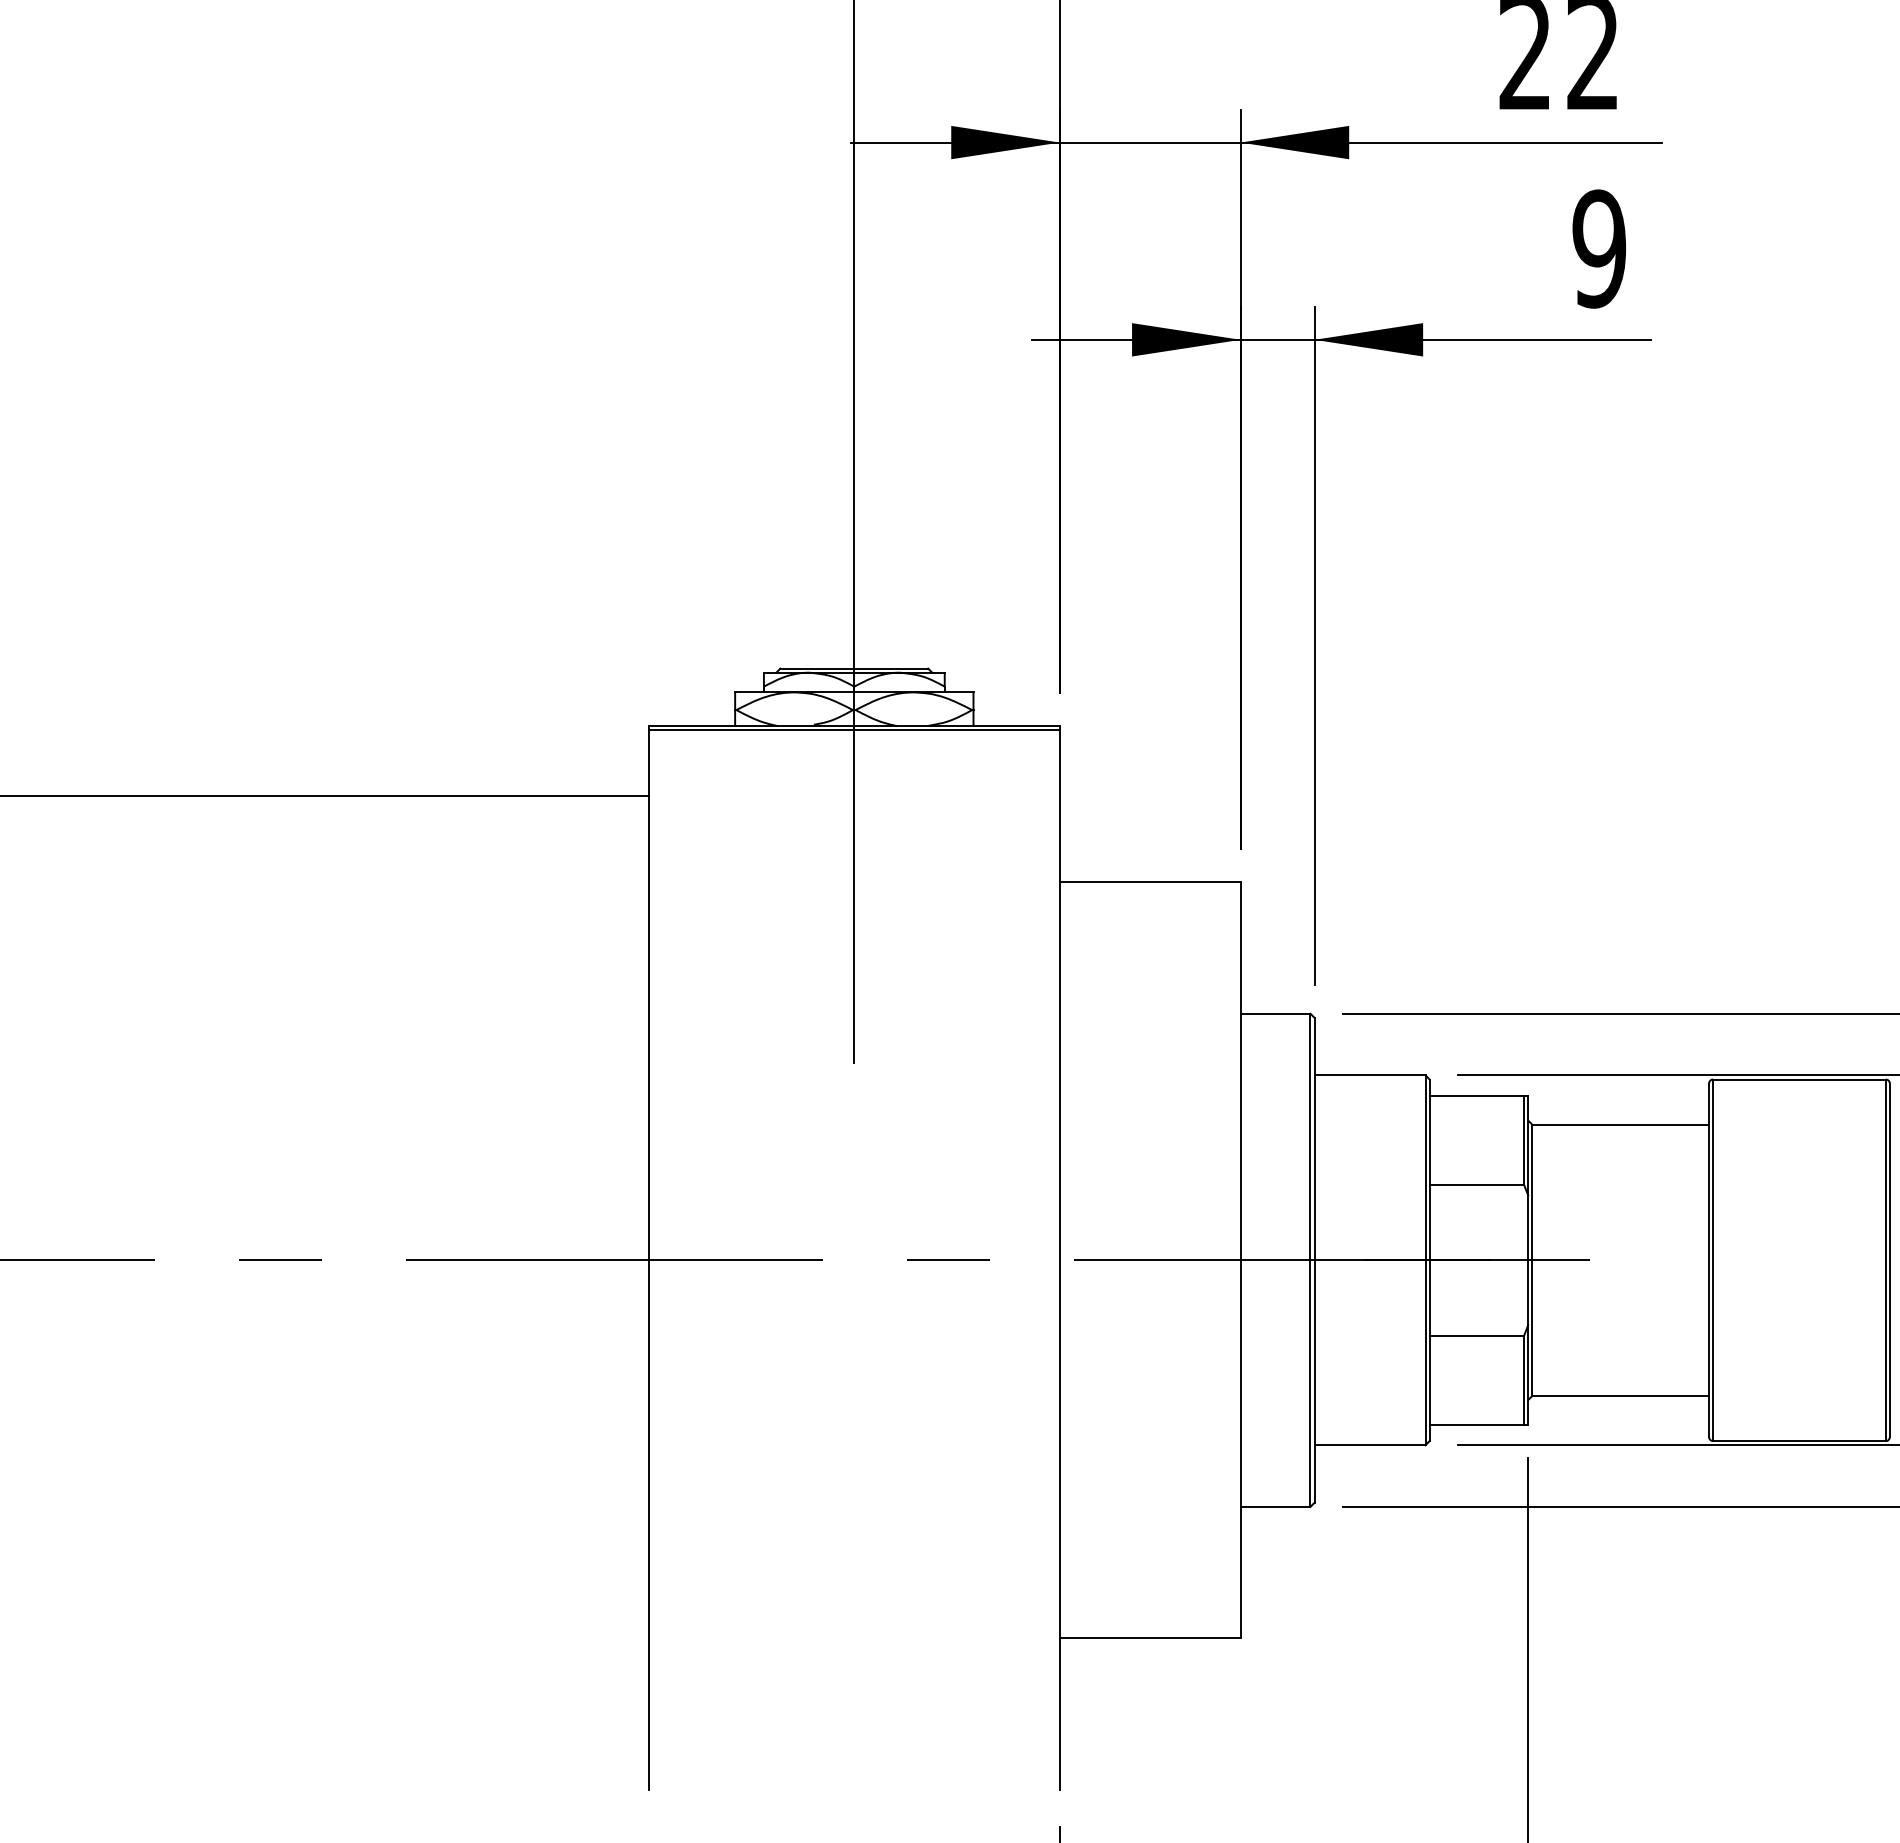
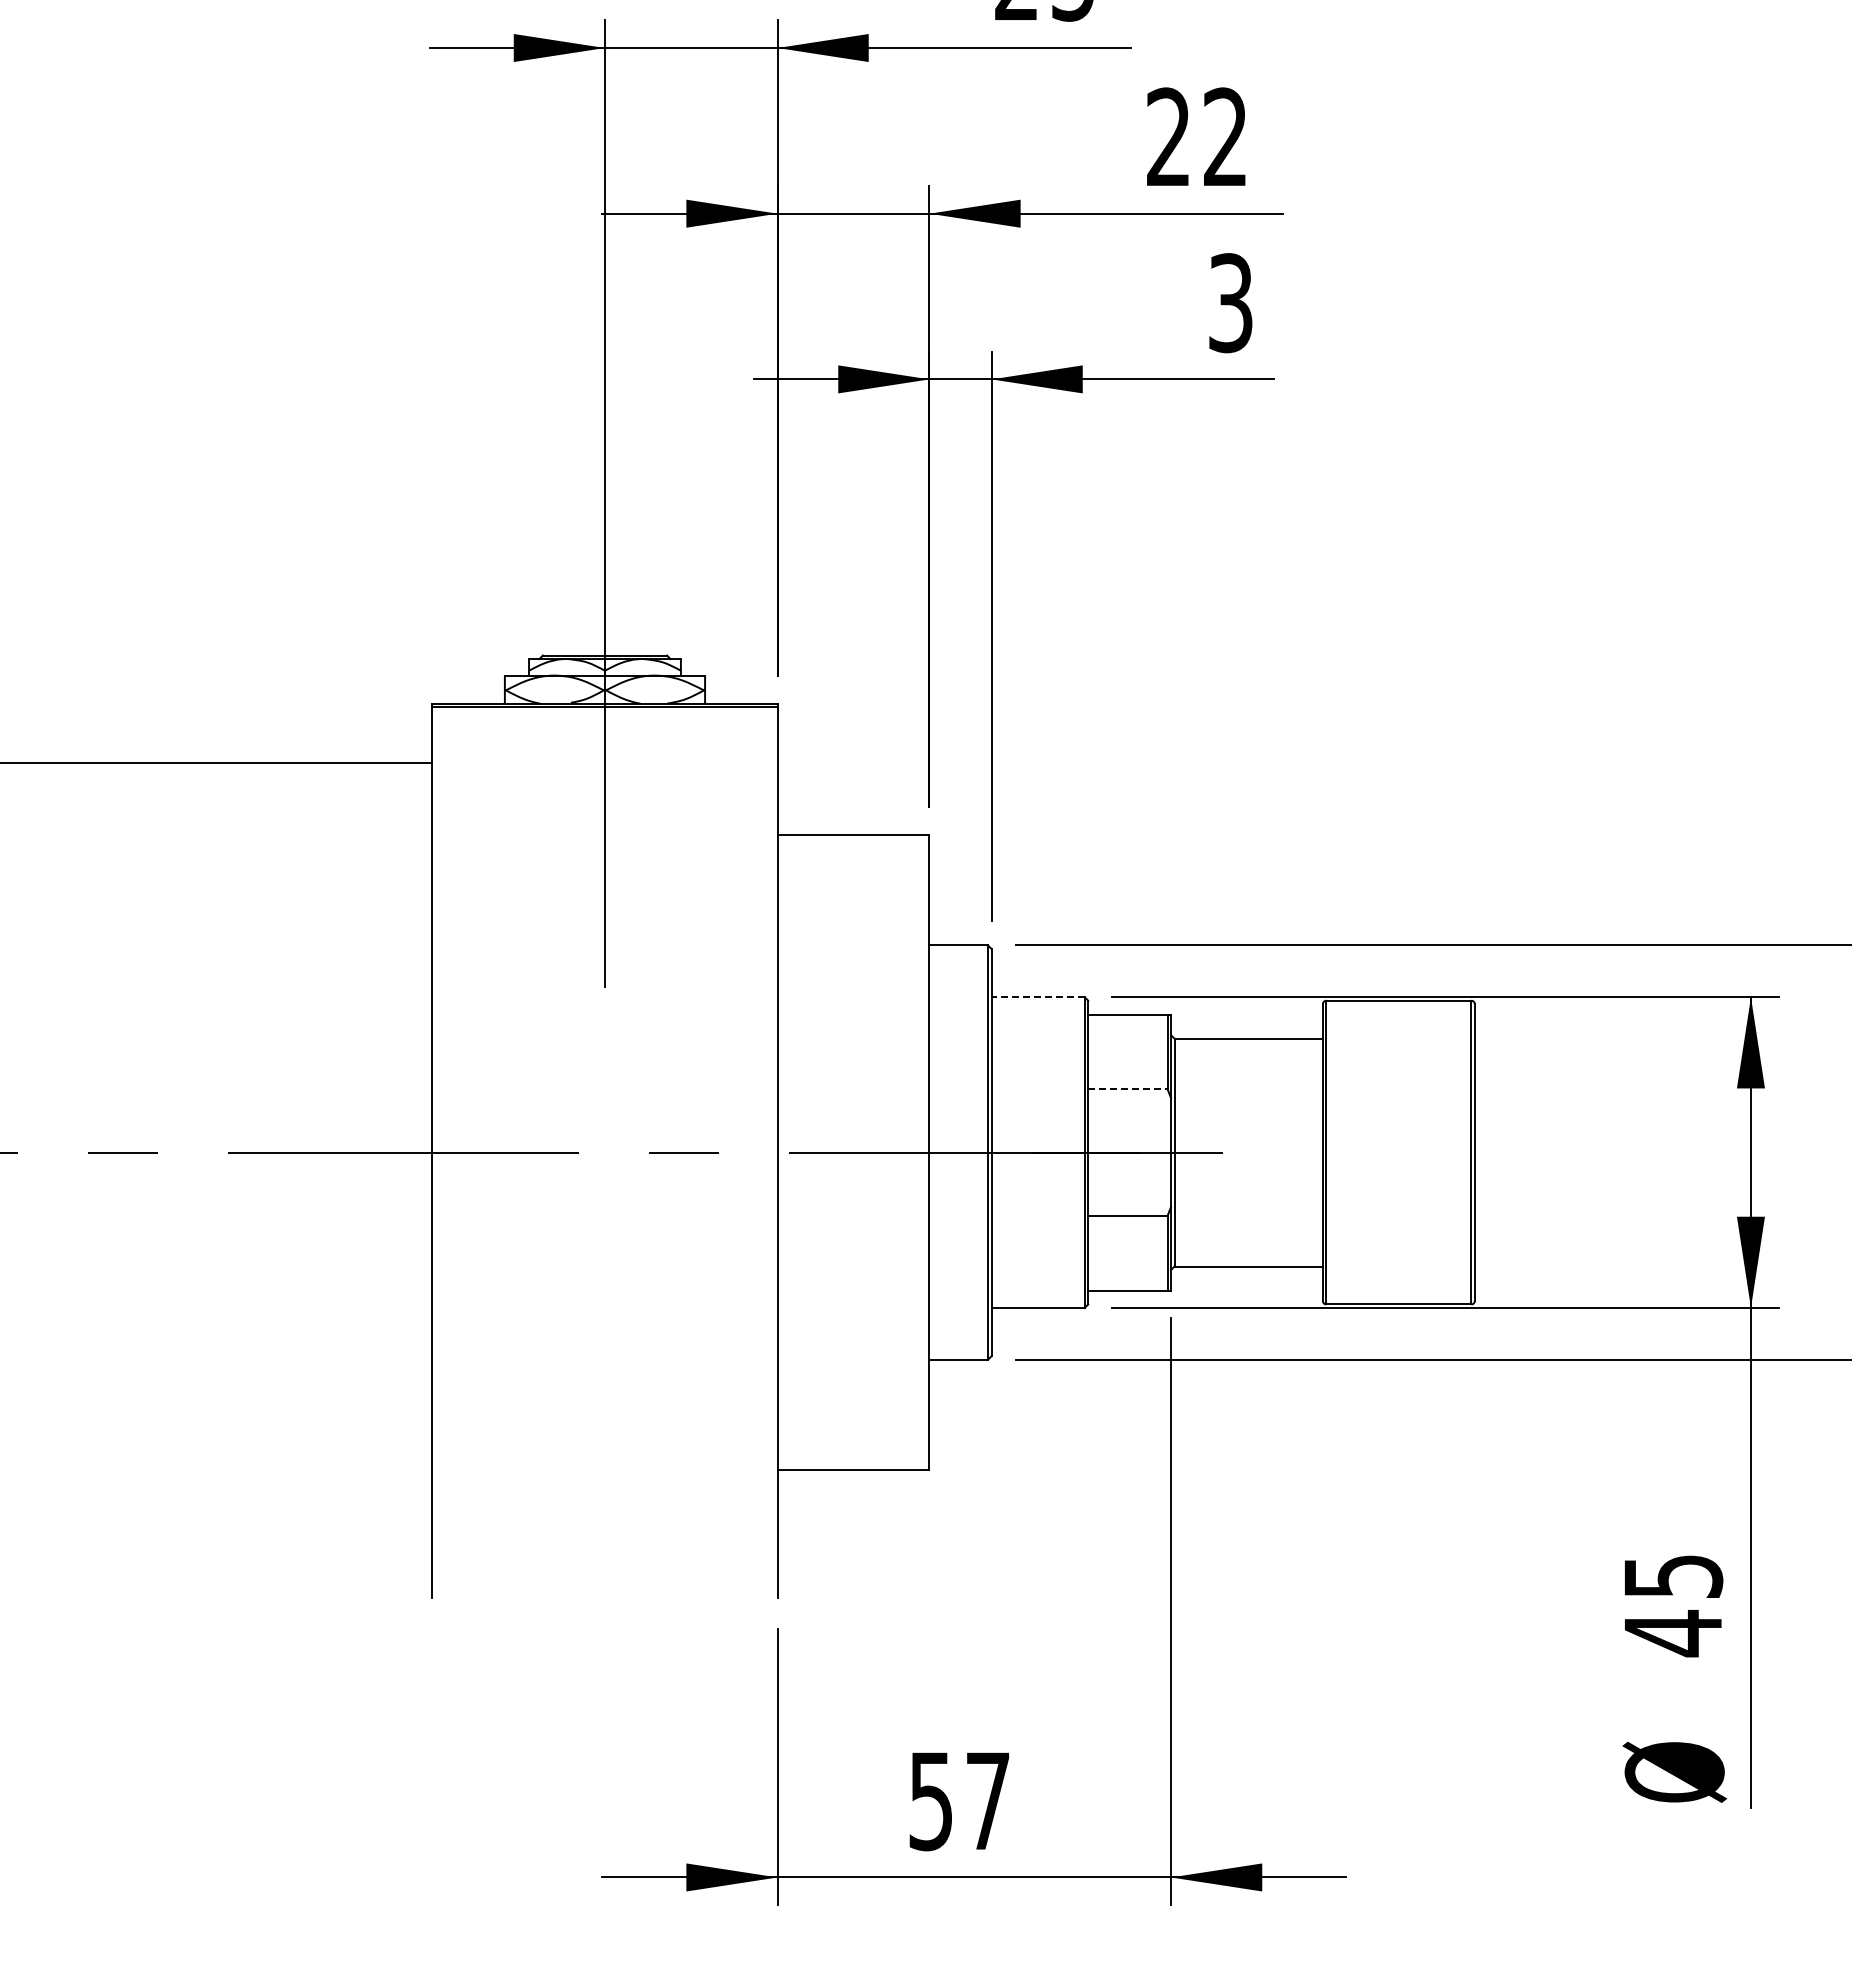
text: (1599, 249) -> (1230, 303), 9 -> 3
line: (1370, 1075) -> (1038, 997), solid -> dashed
line: (1476, 1185) -> (1127, 1089), solid -> dashed

